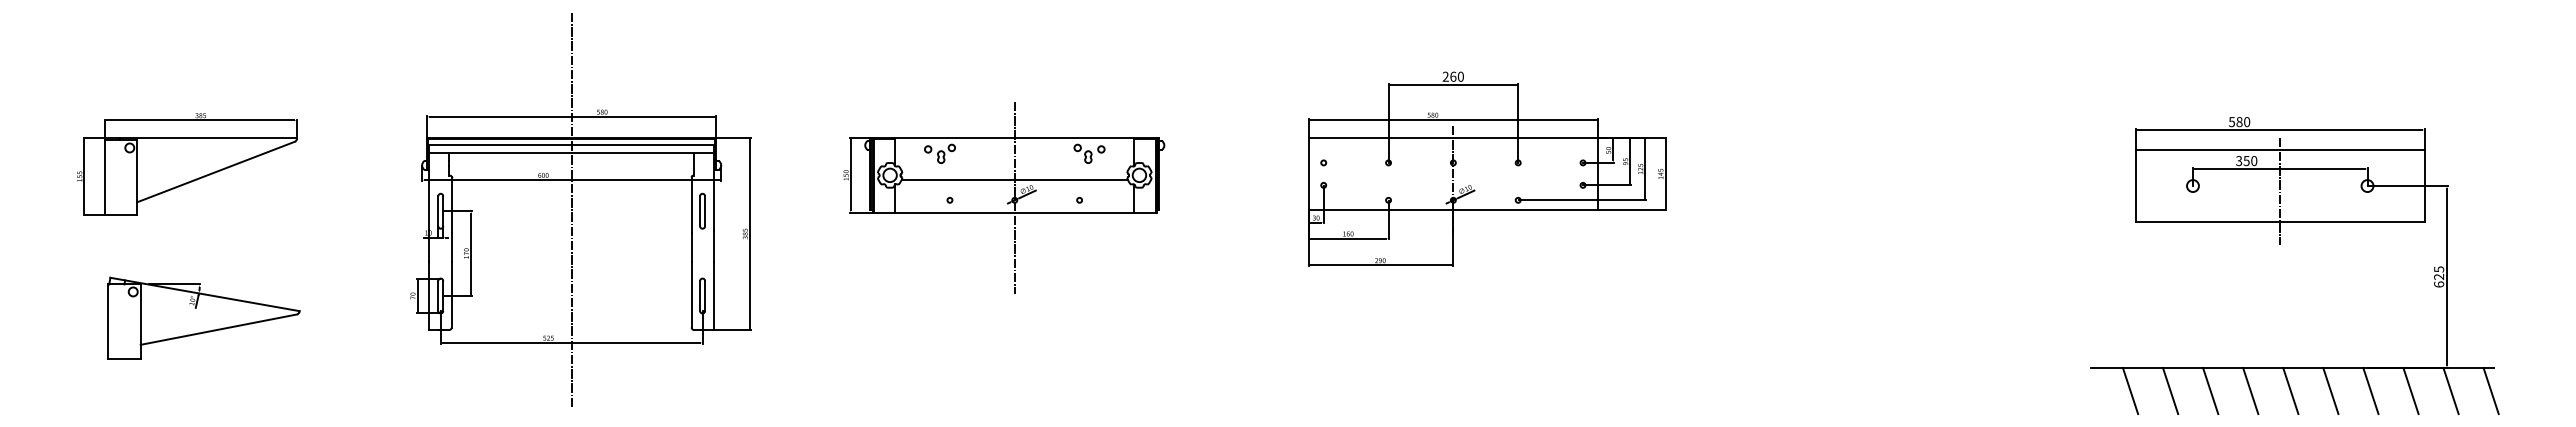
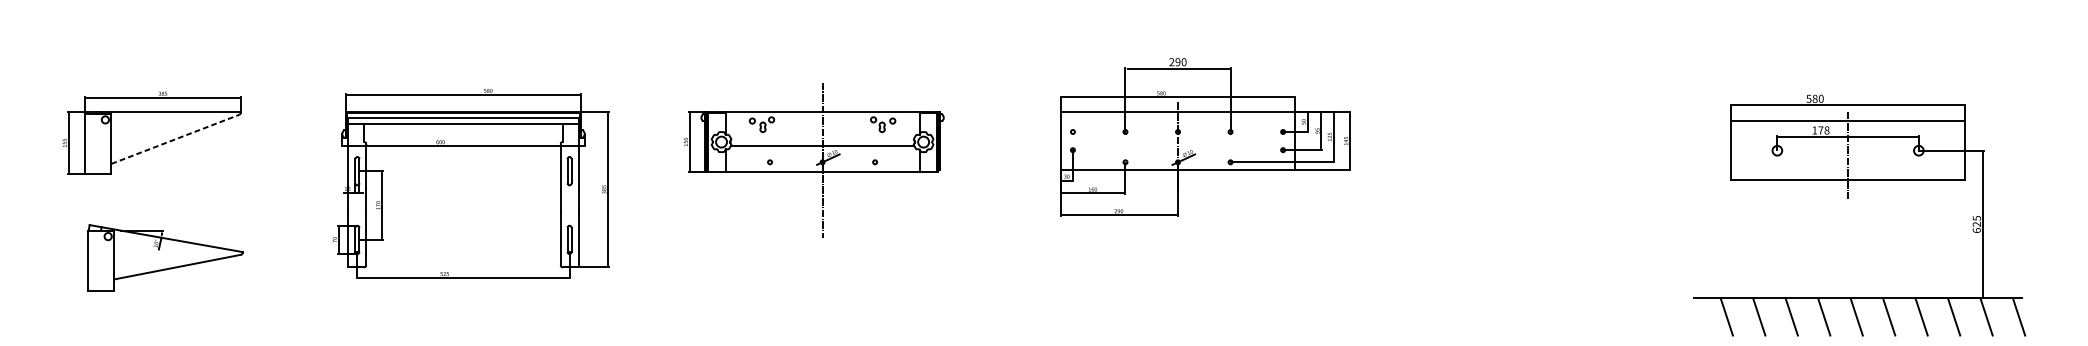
text: (1453, 76) -> (1178, 61), 260 -> 290
text: (2246, 161) -> (1820, 130), 350 -> 178
line: (216, 171) -> (175, 138), solid -> dashed
line: (571, 209) -> (463, 169), removed

